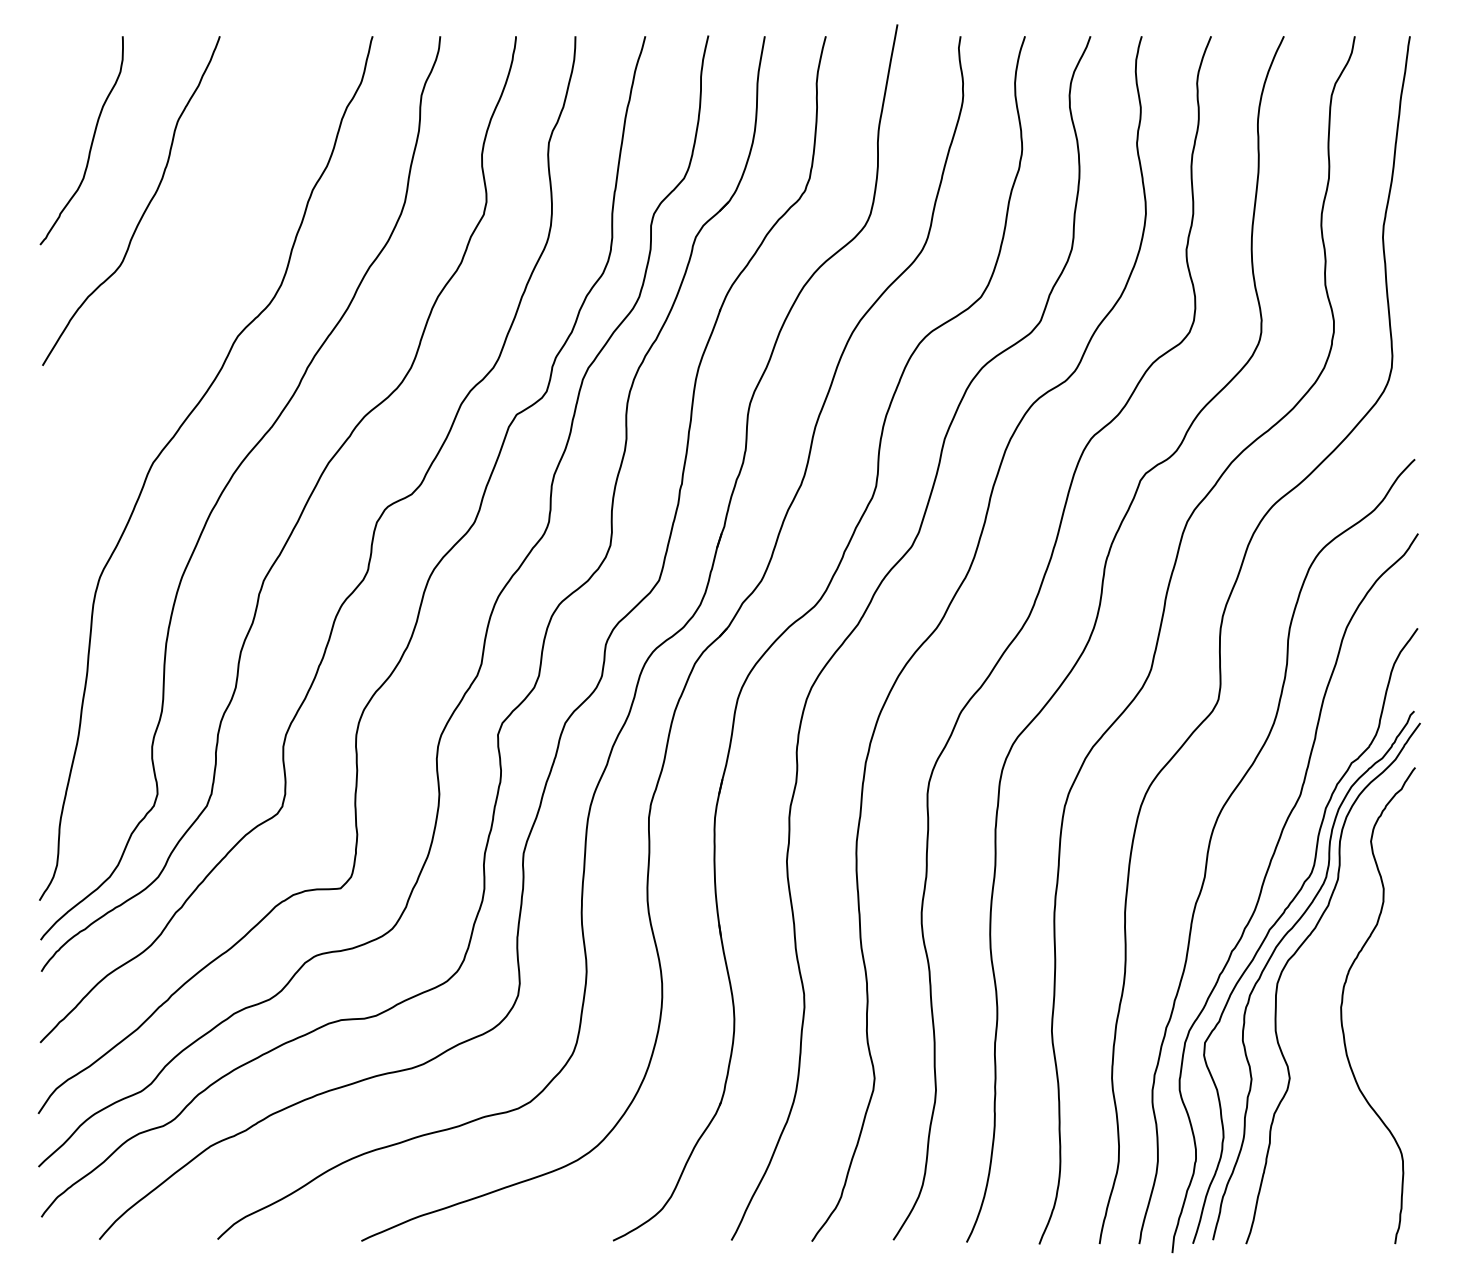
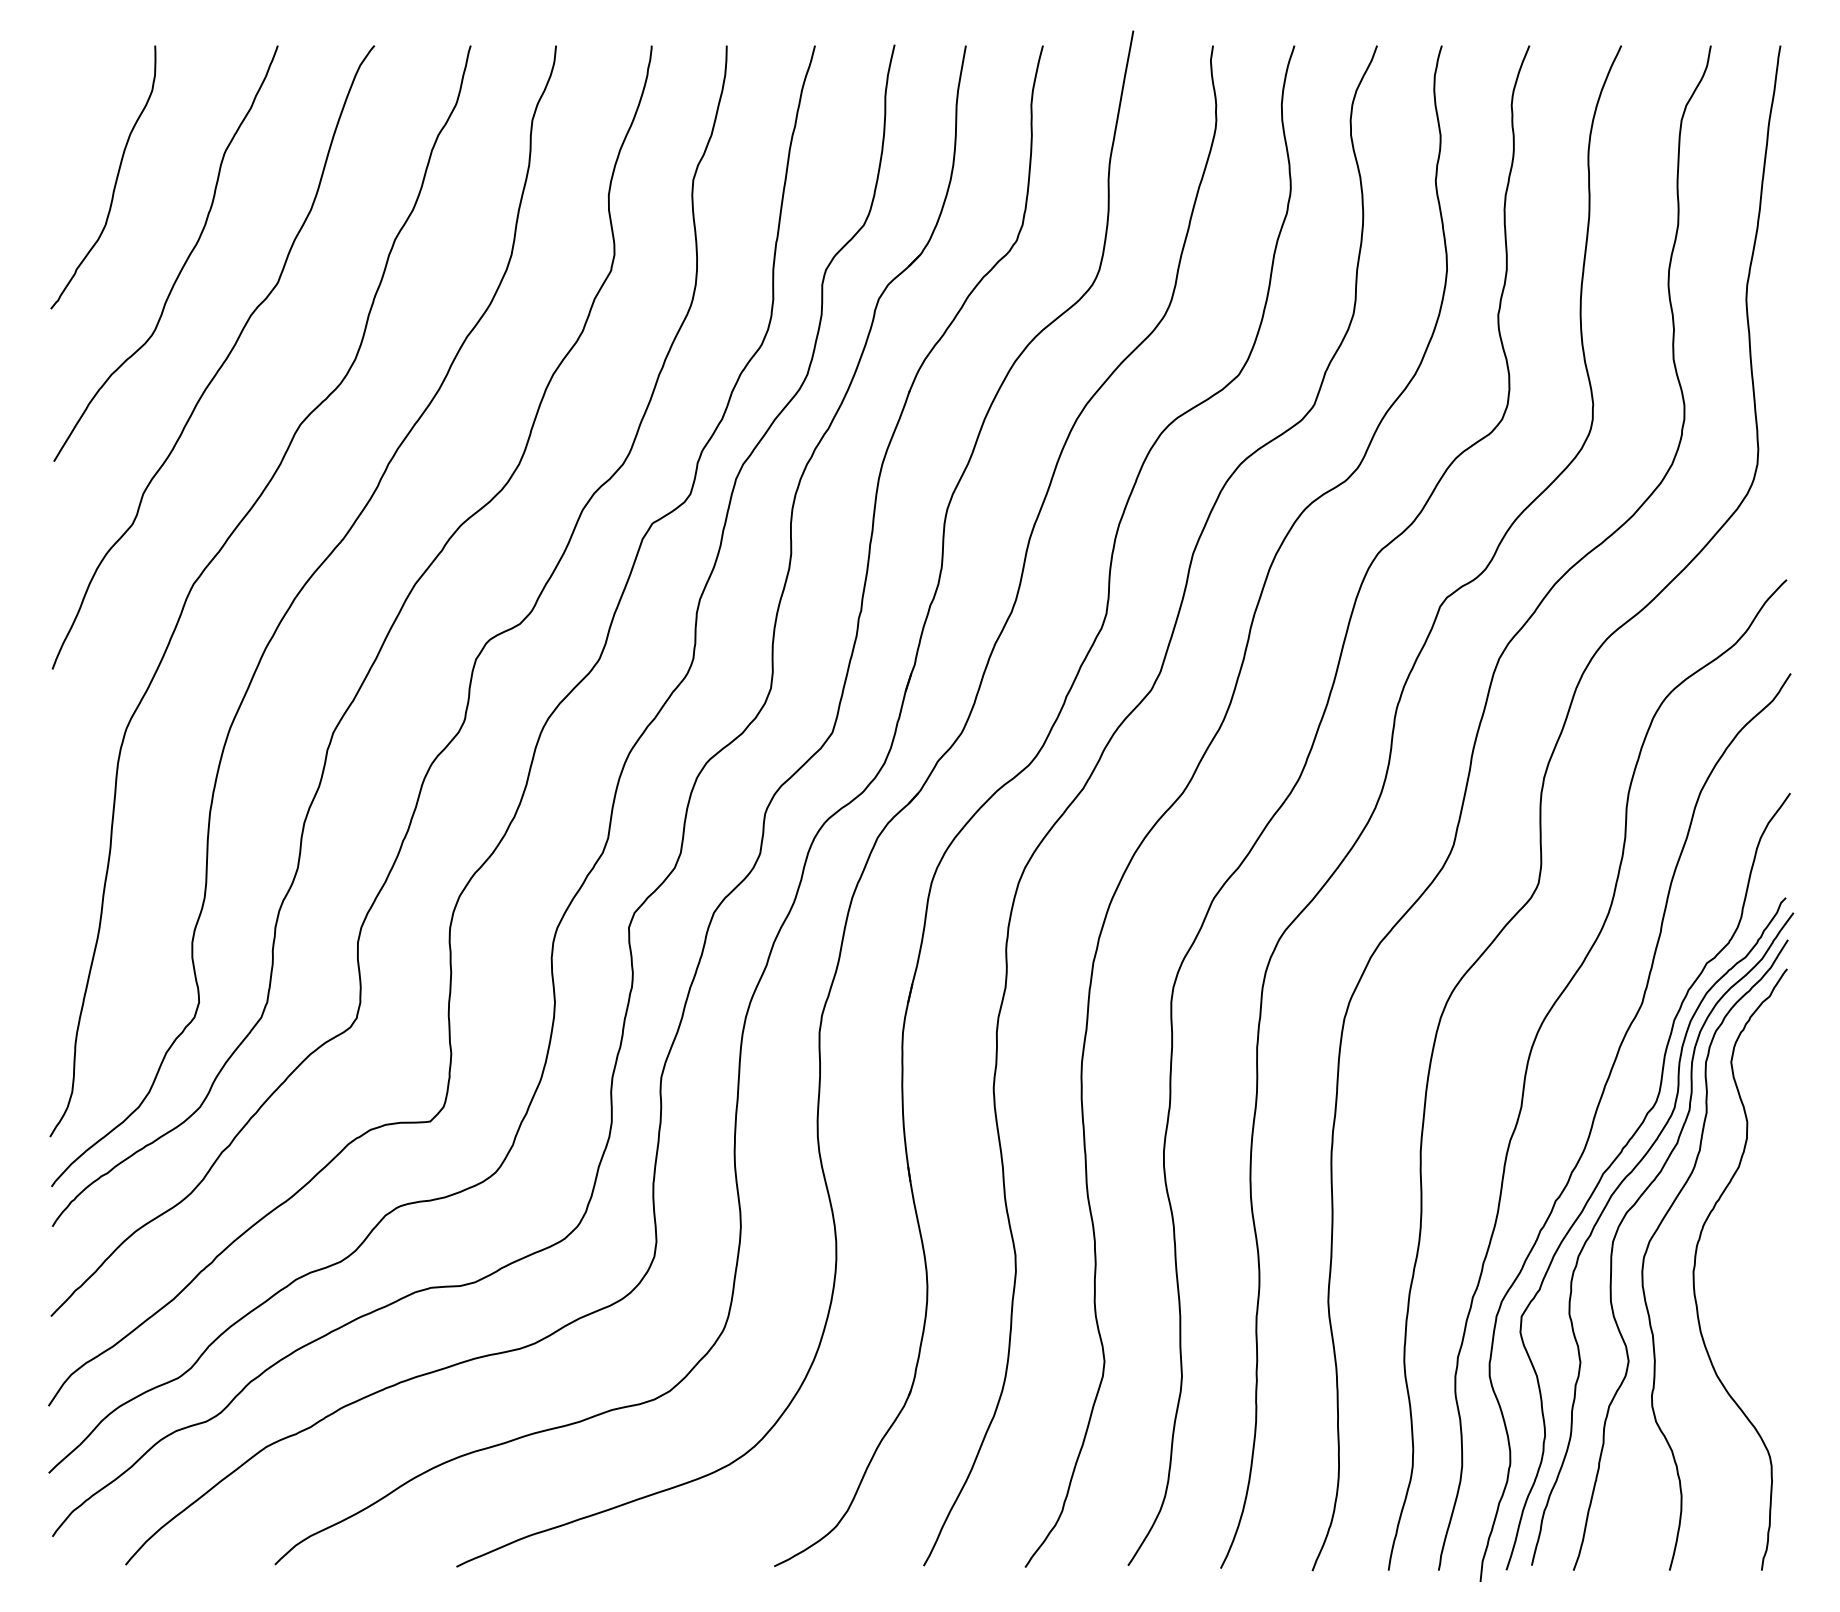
curve: (176, 287) -> (222, 362), added
curve: (1316, 968) -> (1662, 1222), added

